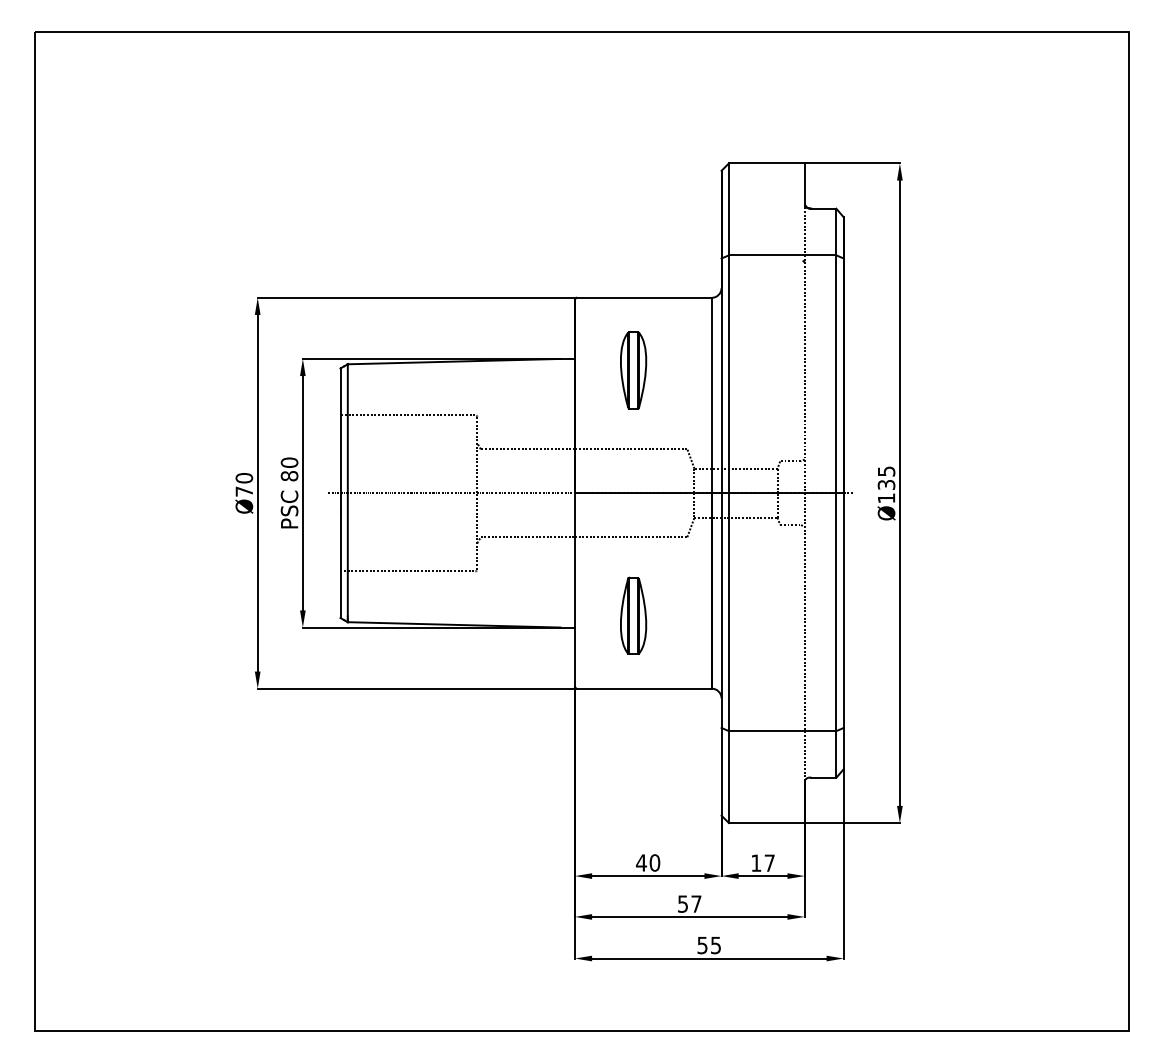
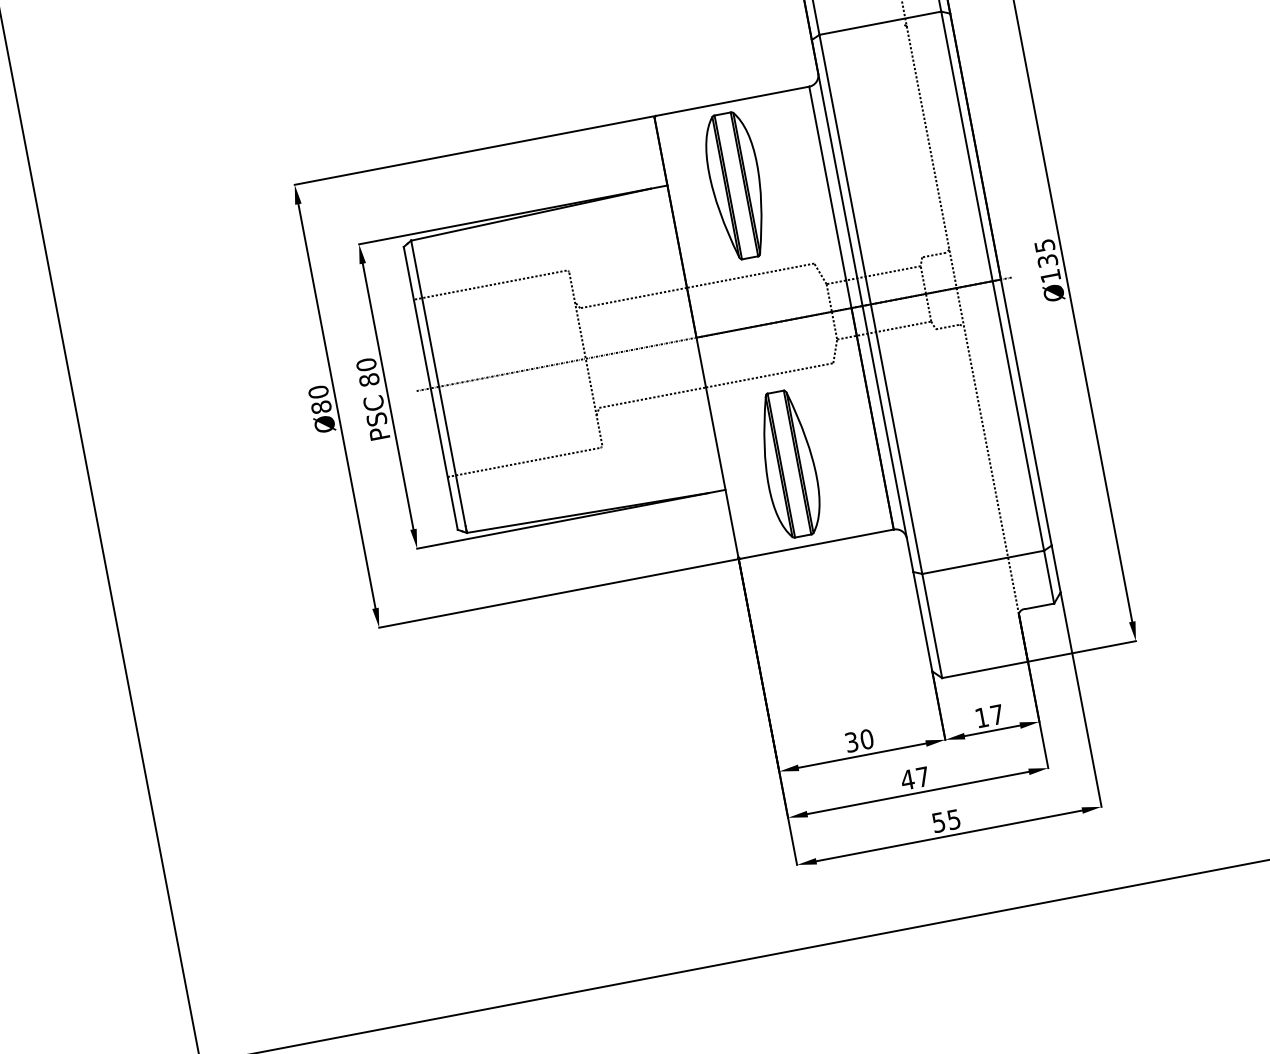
part: (633, 370) -> (736, 185), size x1.67
text: (244, 491) -> (321, 407), Ø70 -> Ø80
part: (633, 615) -> (789, 463), size x1.67
text: (641, 862) -> (851, 741), 40 -> 30
text: (682, 903) -> (907, 779), 57 -> 47

